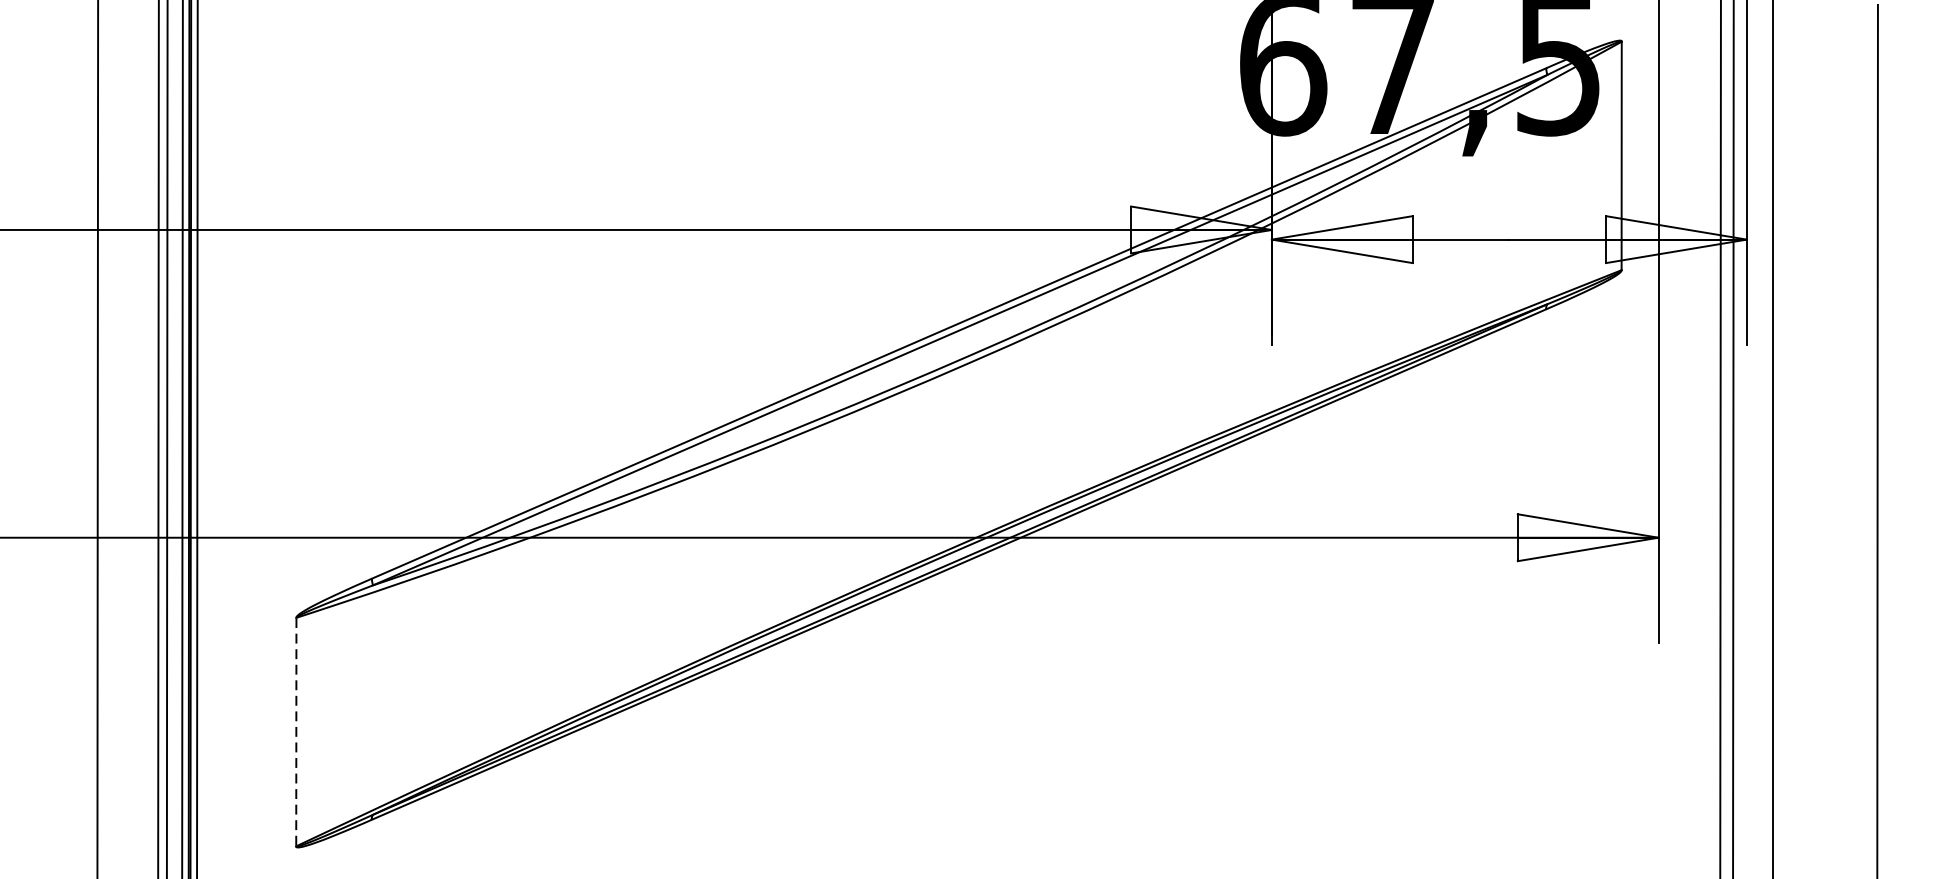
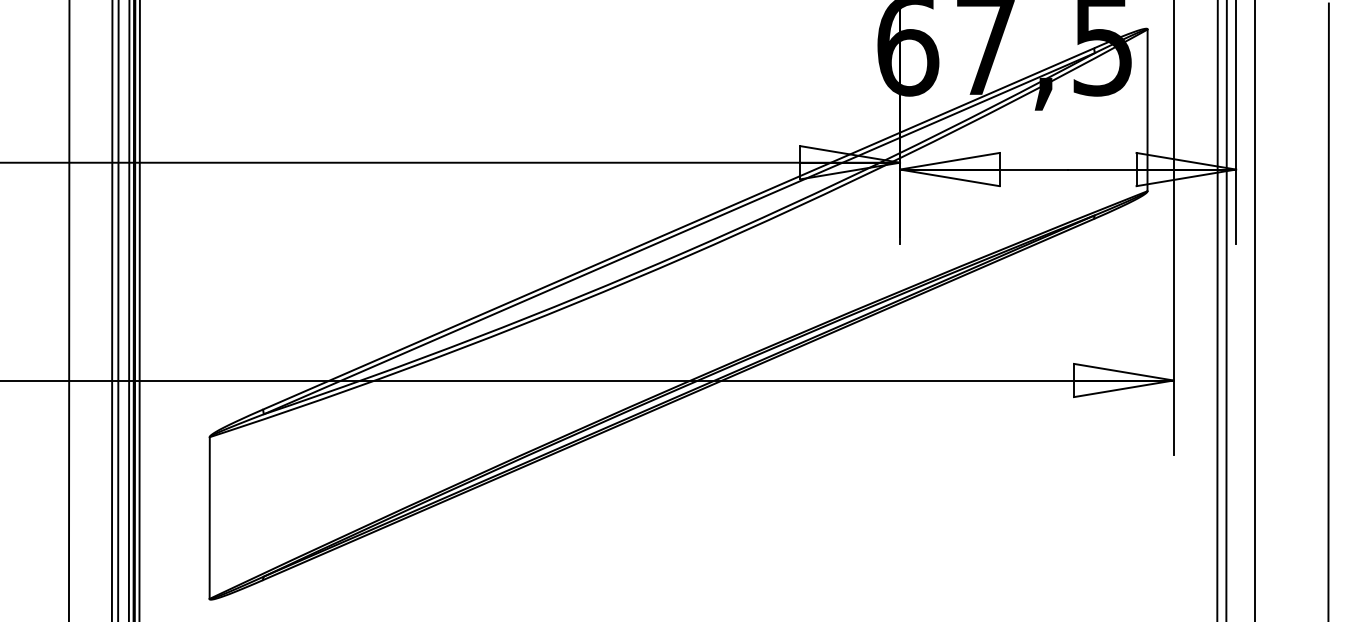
line: (296, 731) -> (209, 517), dashed -> solid

